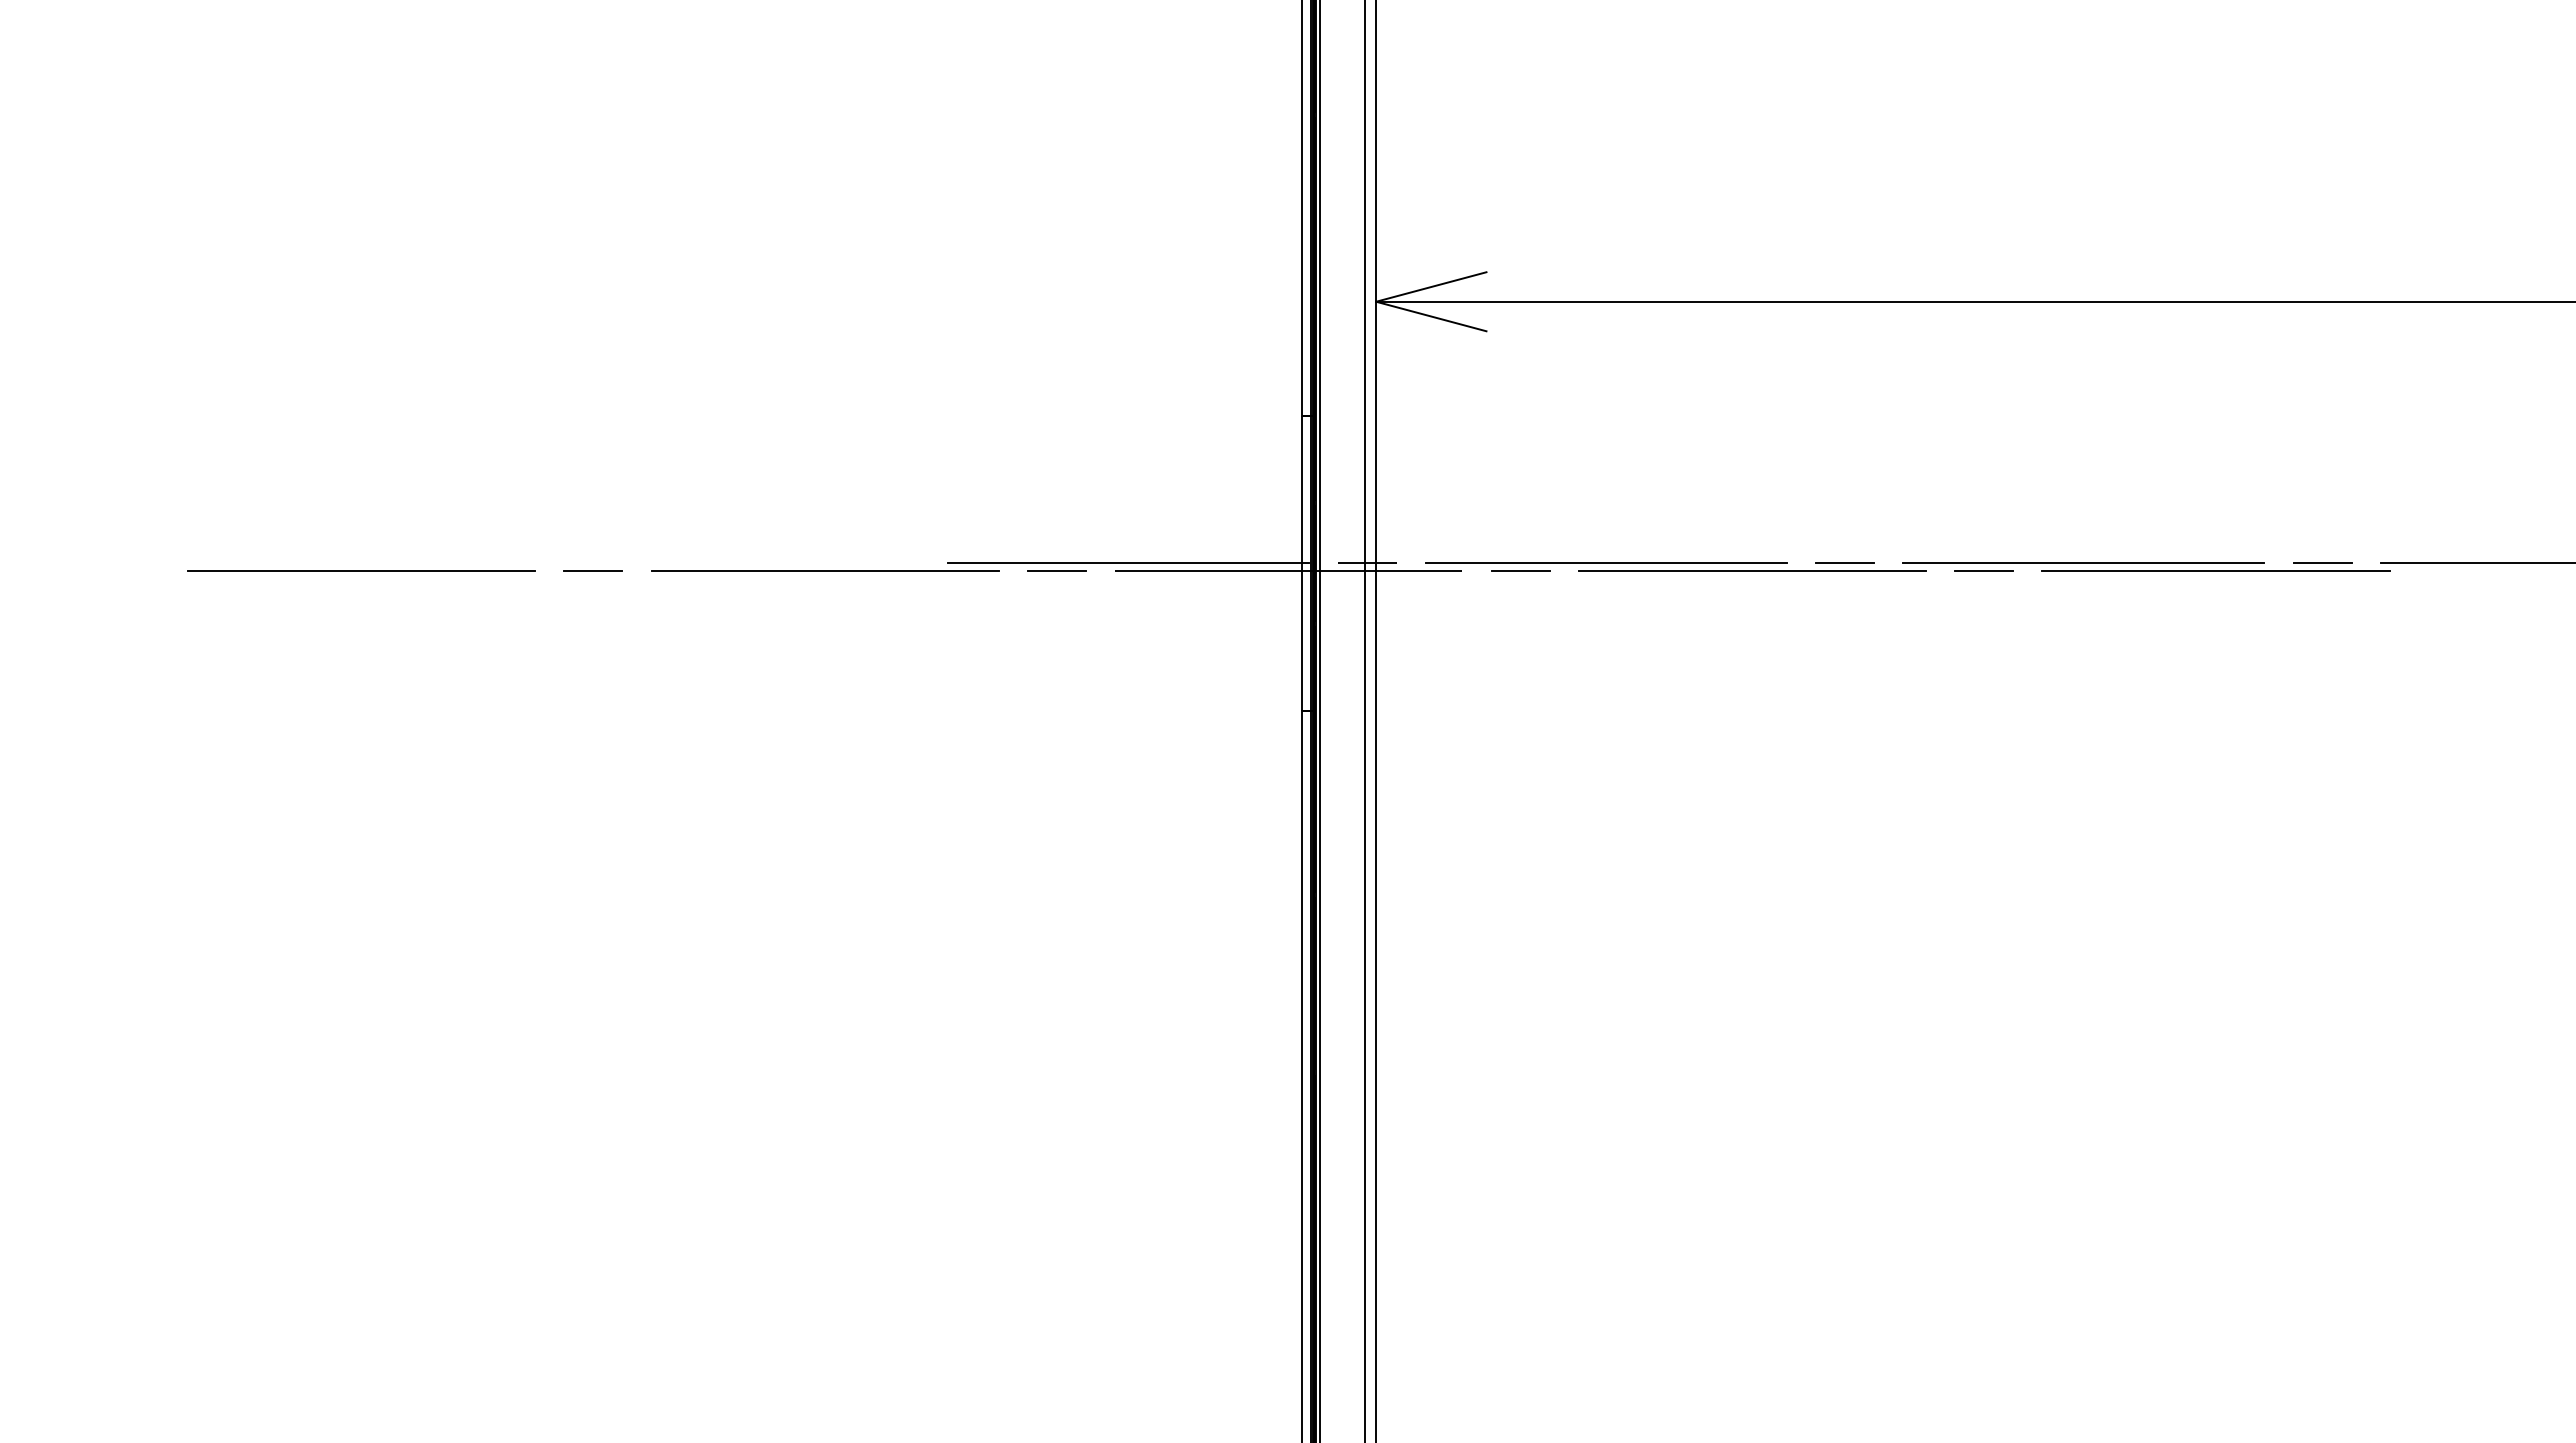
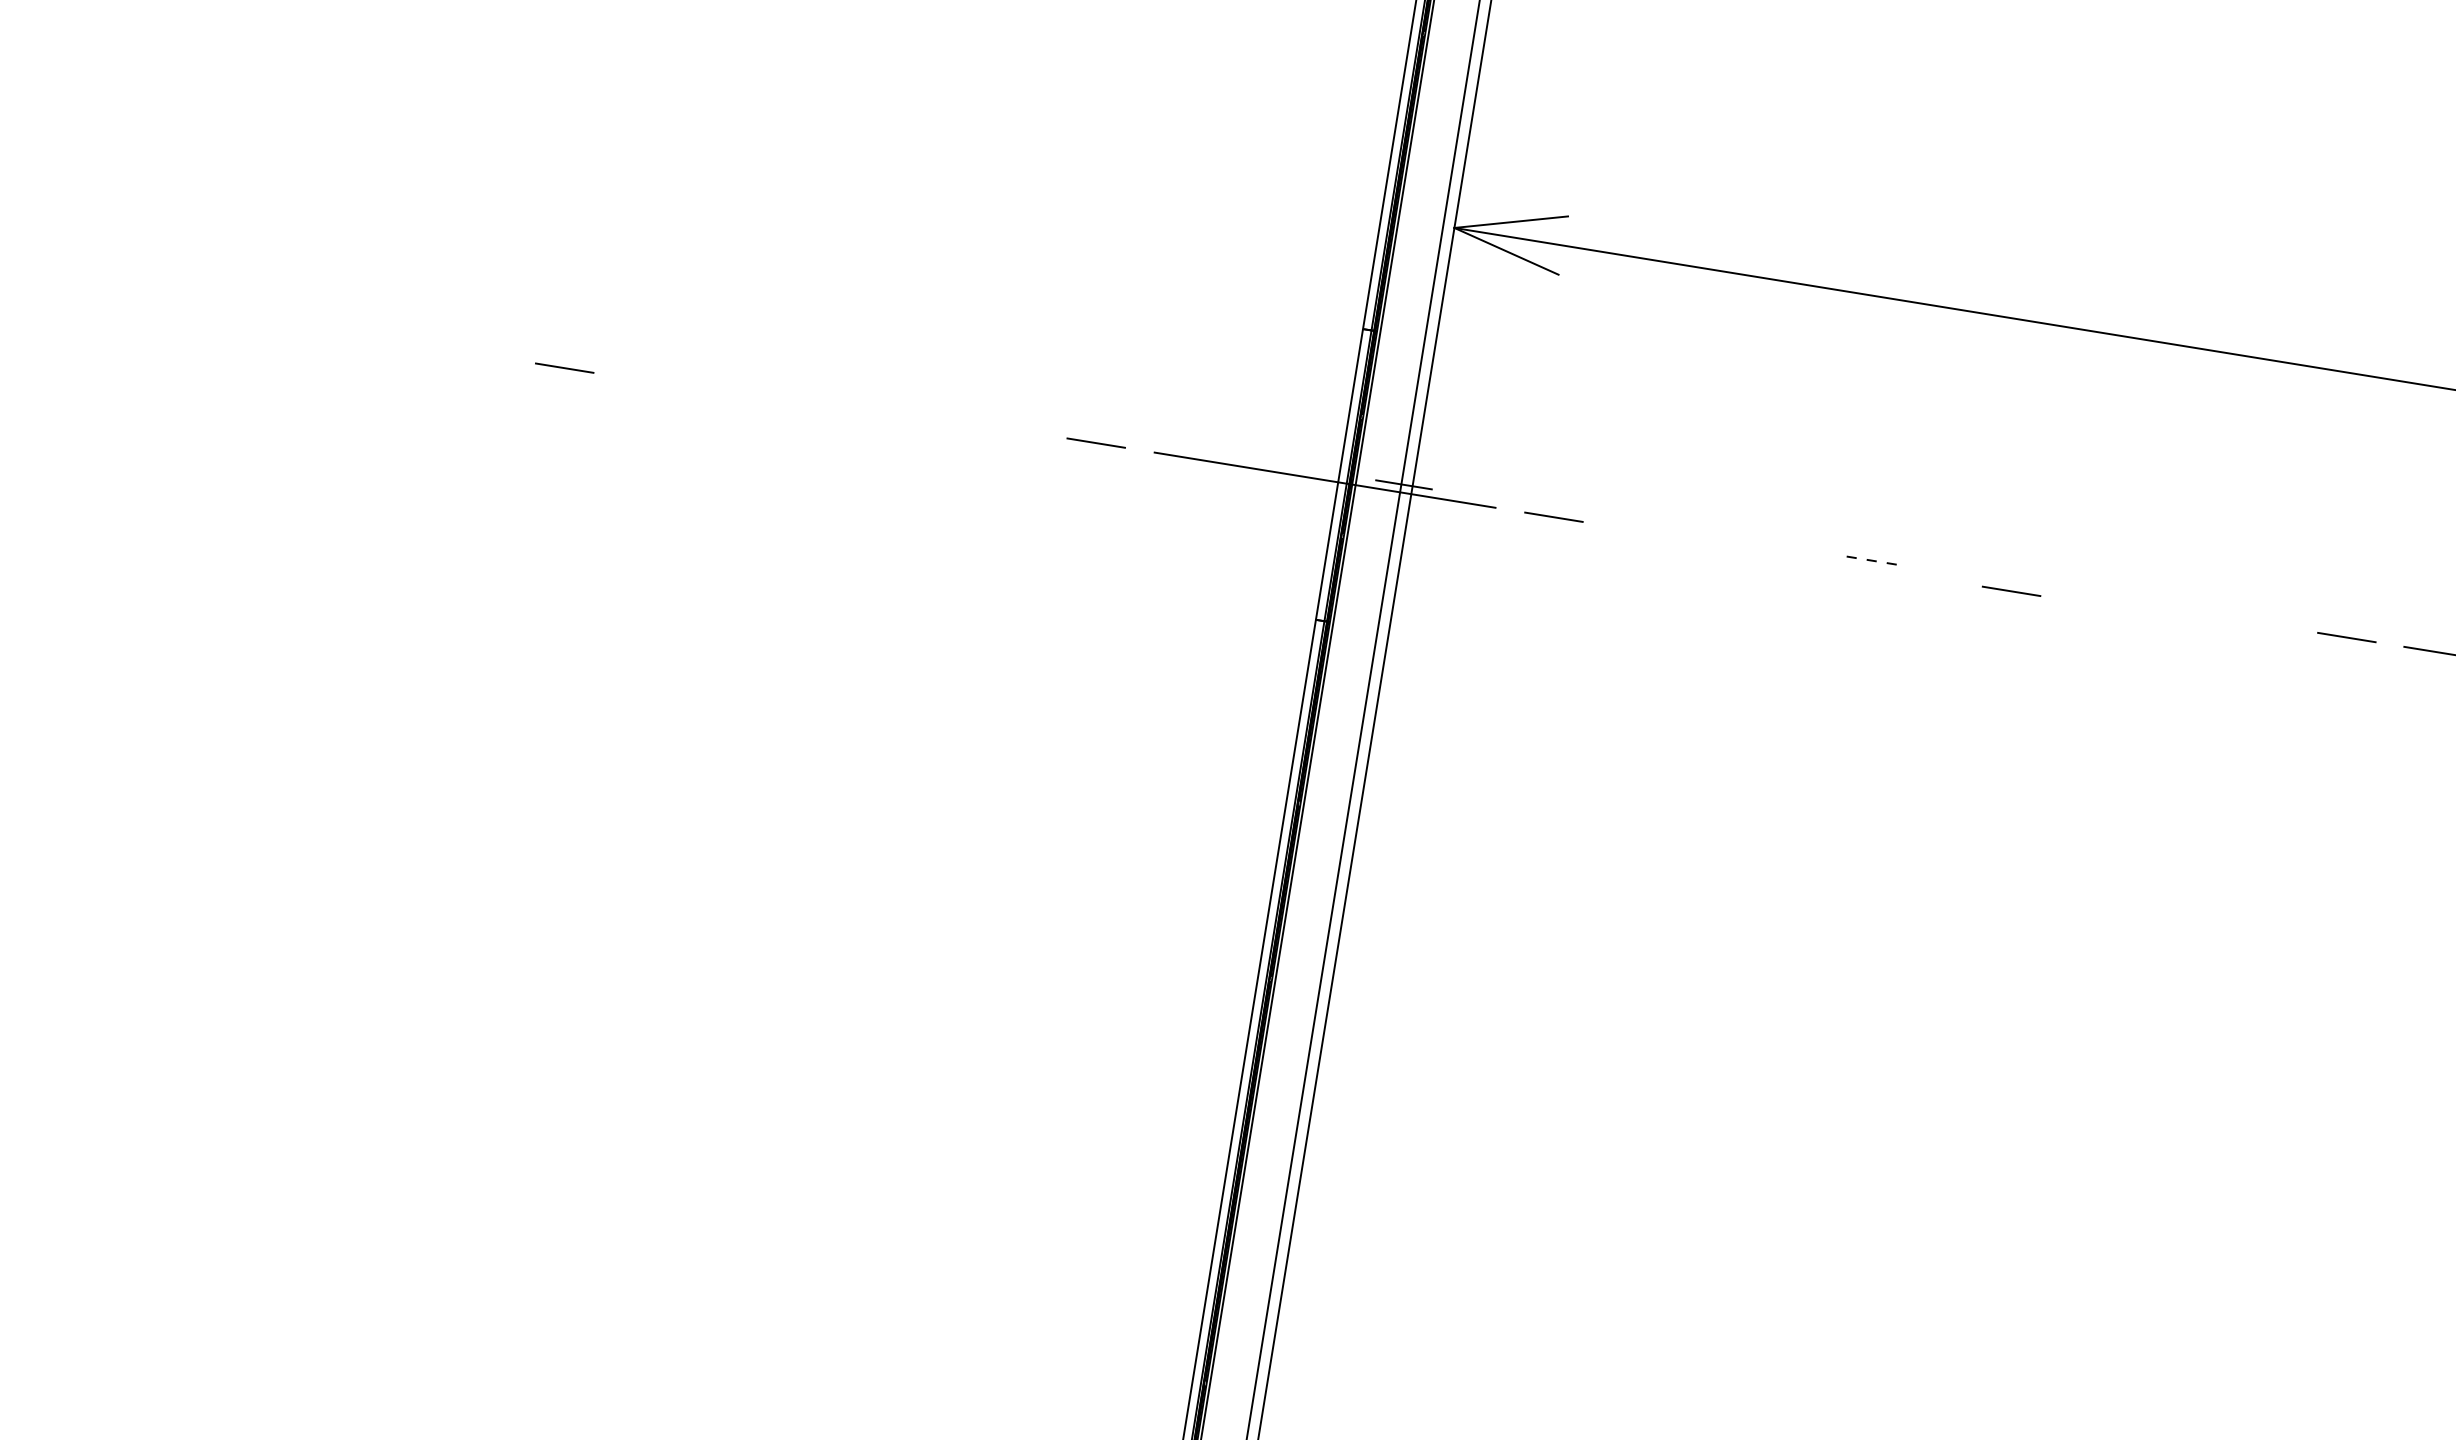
line: (1128, 563) -> (1168, 446), removed
line: (1605, 563) -> (1638, 522), removed
line: (1845, 563) -> (1875, 561), solid -> dashed
line: (2083, 563) -> (2110, 599), removed
line: (592, 570) -> (564, 367), moved
line: (361, 571) -> (409, 331), removed
line: (824, 571) -> (866, 406), removed
line: (1752, 571) -> (1782, 554), removed
line: (2215, 571) -> (2239, 628), removed

